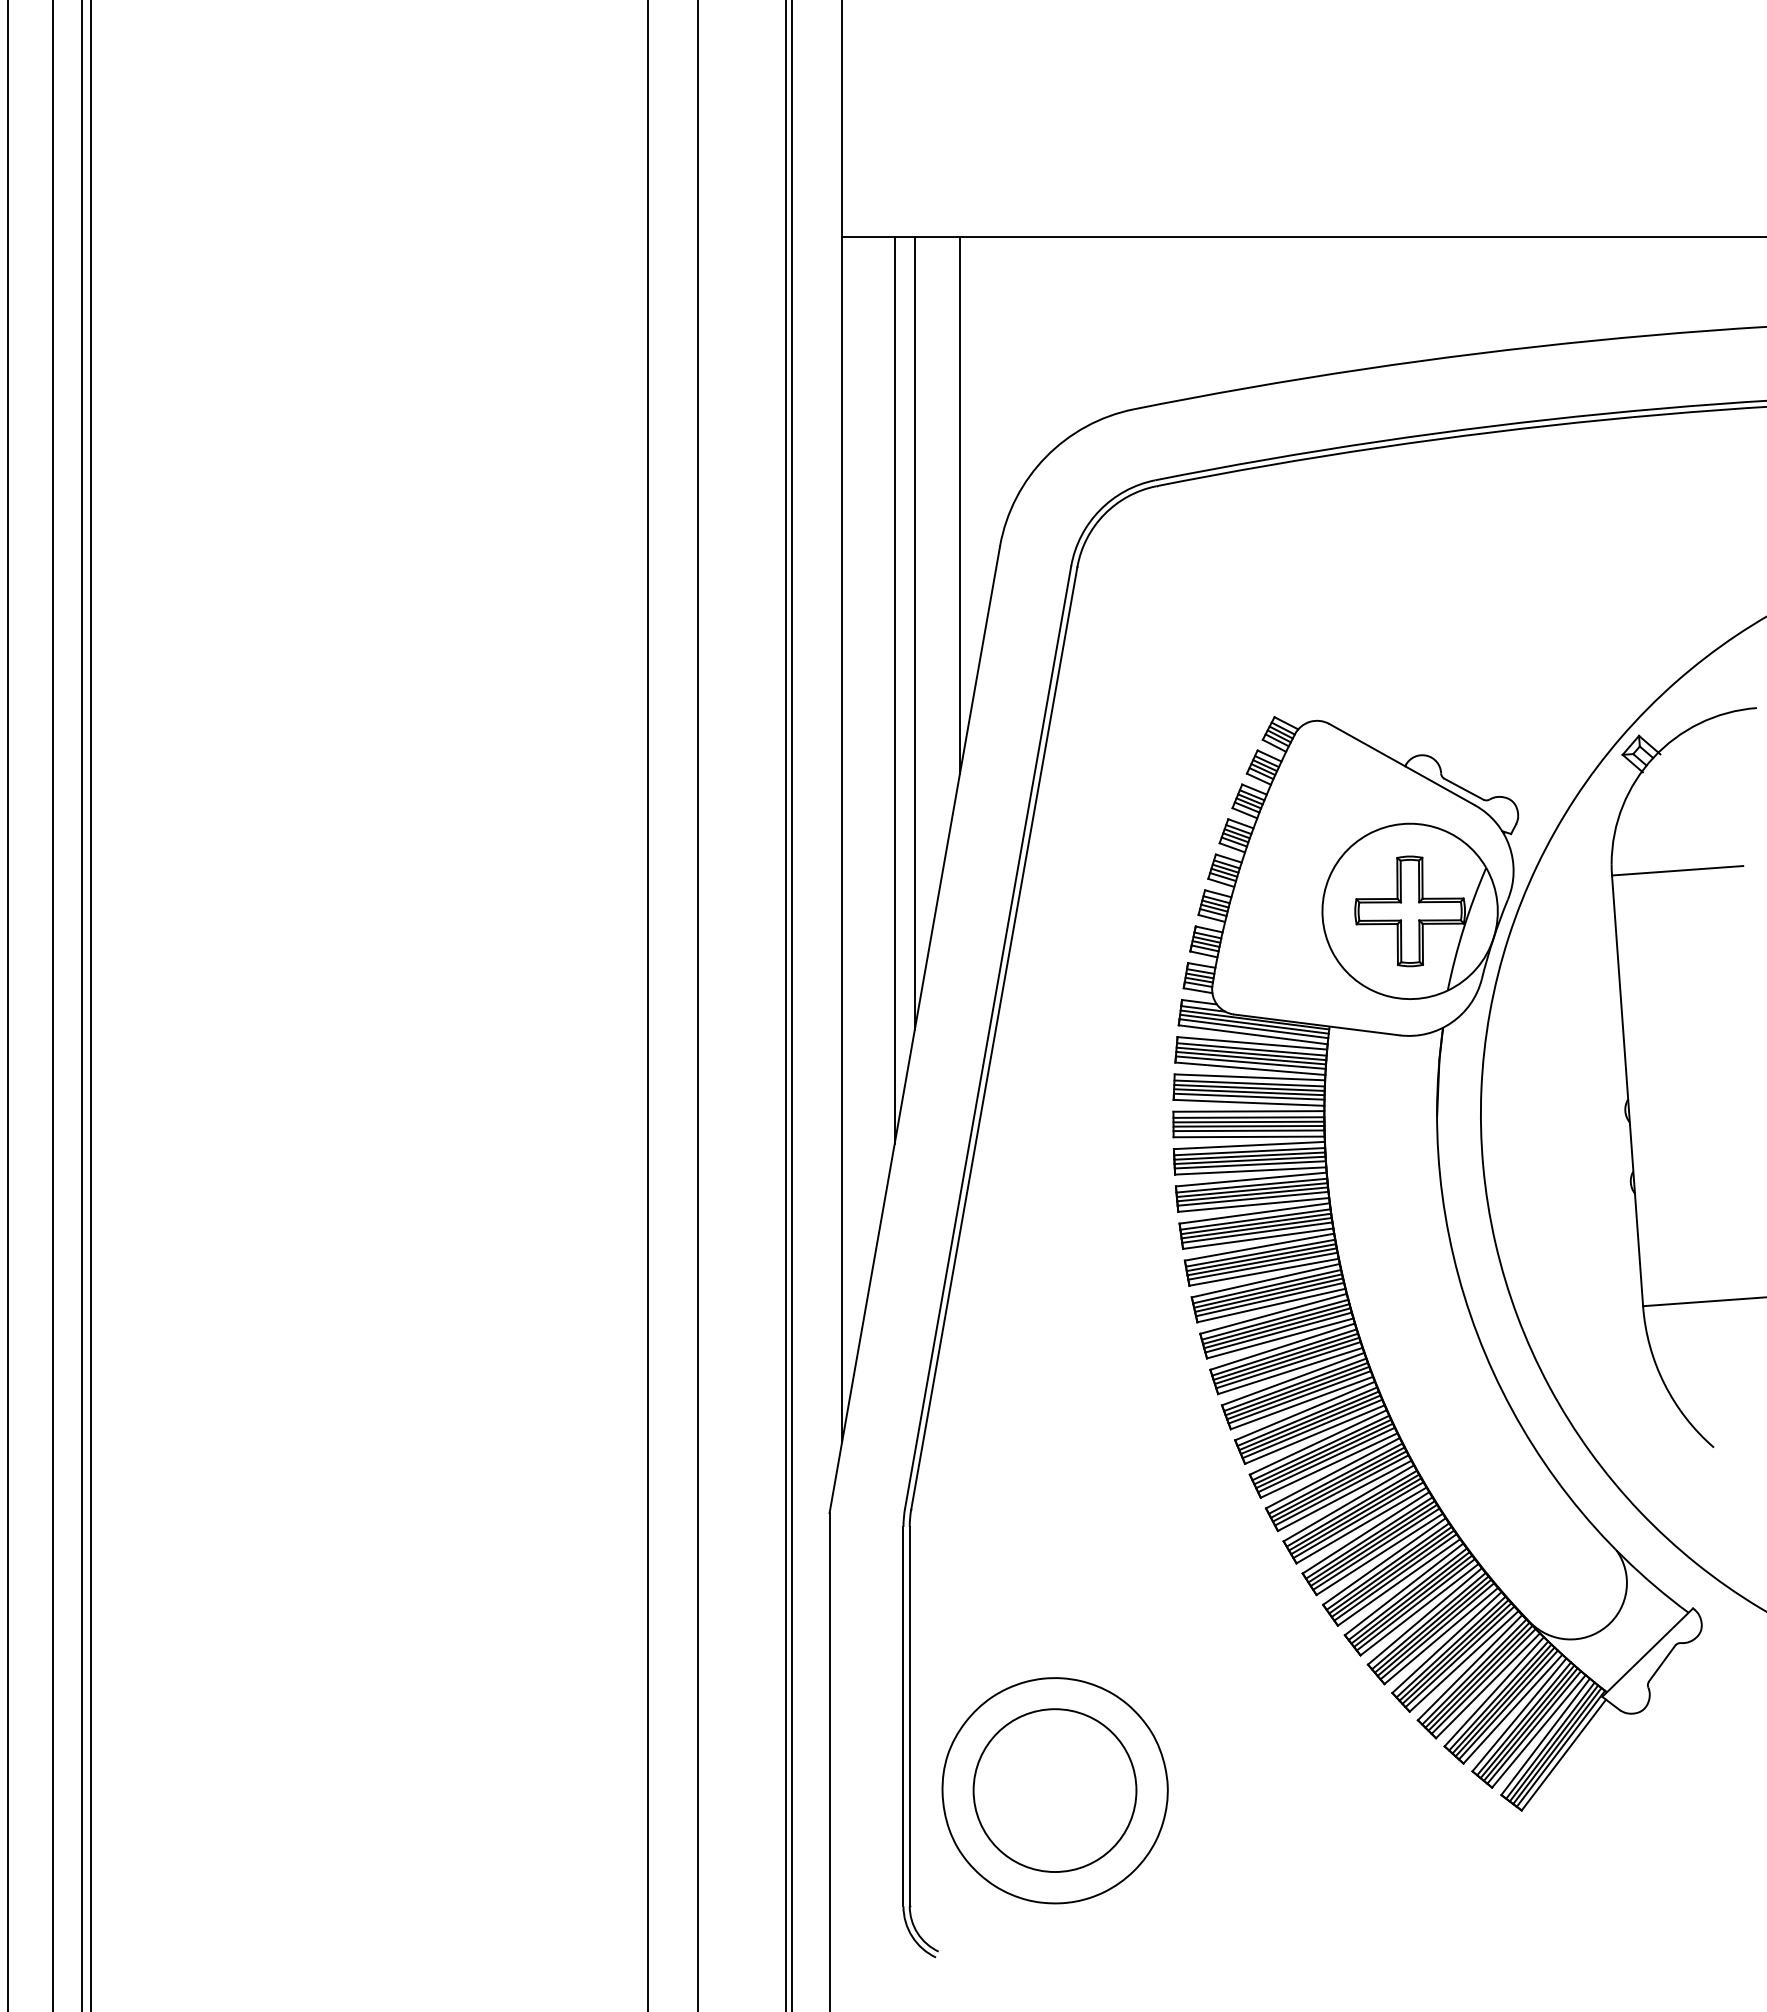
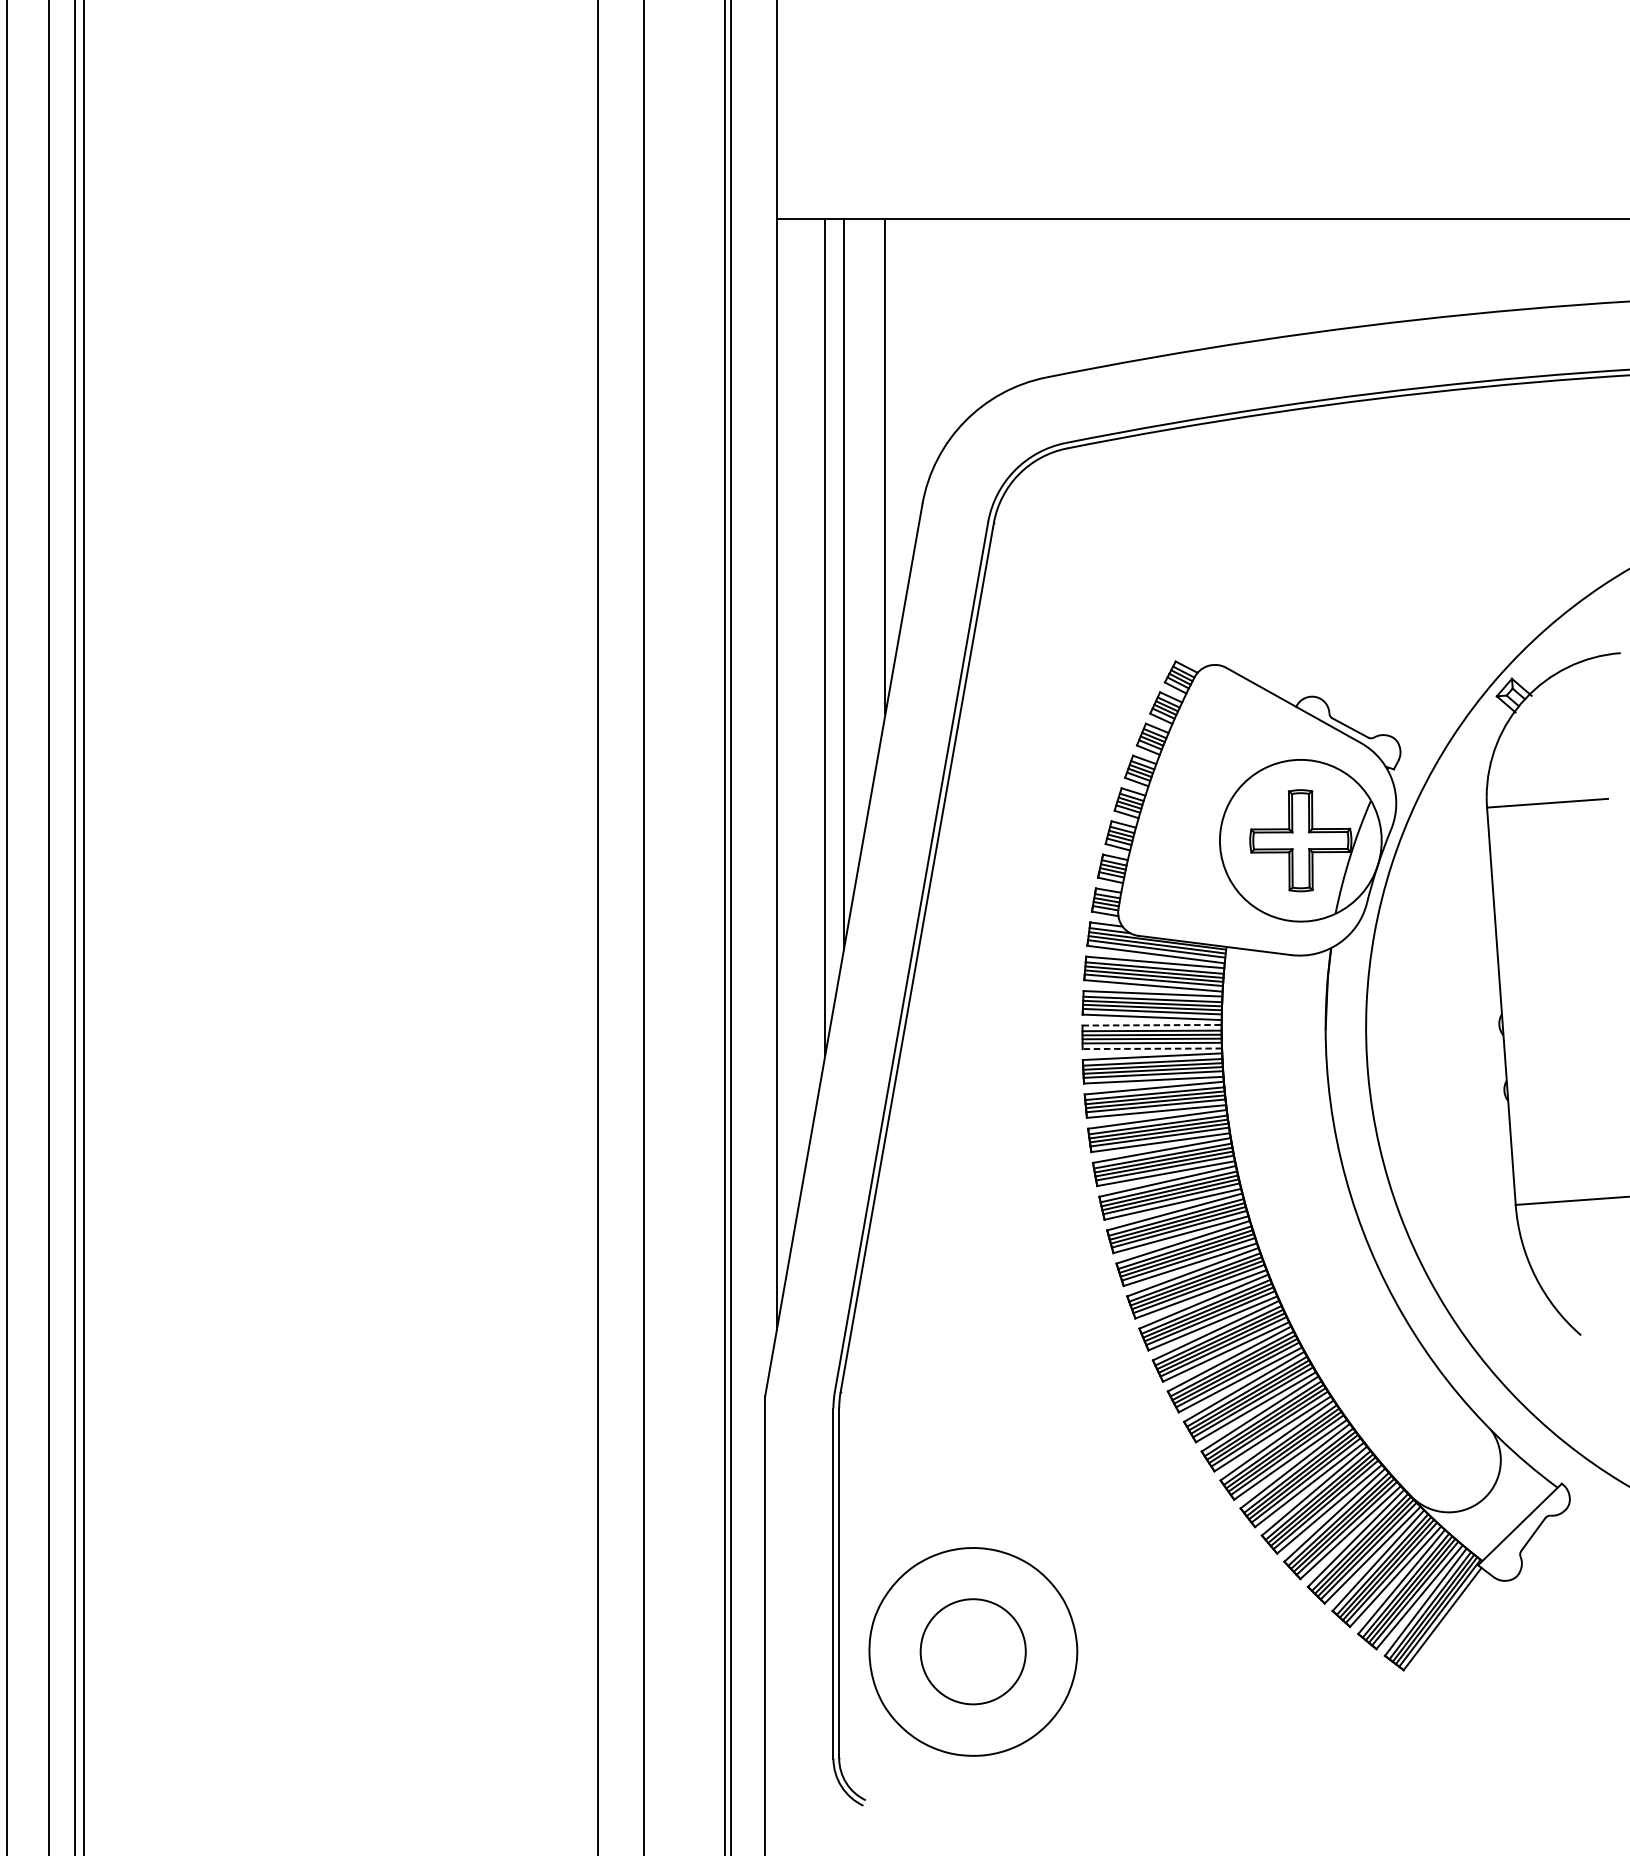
line: (1249, 1111) -> (1152, 1025), solid -> dashed
line: (1249, 1136) -> (1152, 1048), solid -> dashed
circle: (1054, 1790) -> (972, 1651), size x0.7

